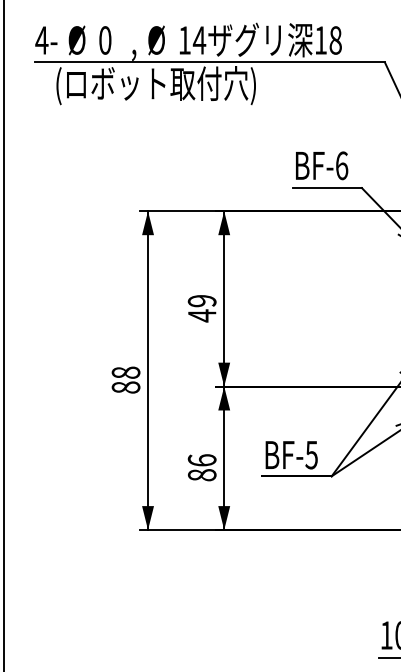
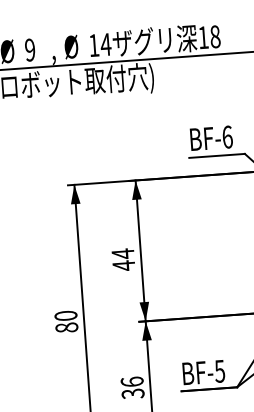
text: (105, 40) -> (30, 50), 0 -> 9
text: (201, 300) -> (122, 253), 49 -> 44
text: (126, 372) -> (66, 315), 88 -> 80
text: (201, 475) -> (132, 394), 86 -> 36

